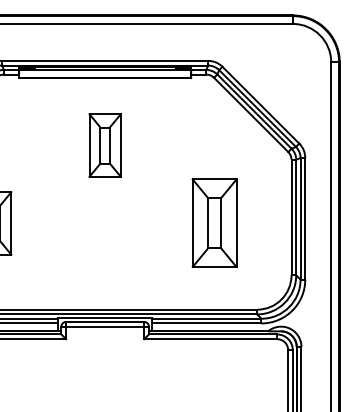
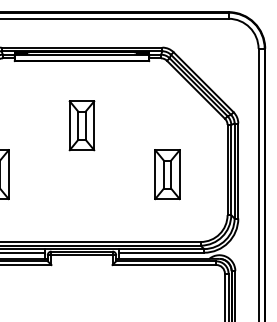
part: (104, 145) -> (81, 125), moved
part: (214, 223) -> (167, 174), size x0.71

